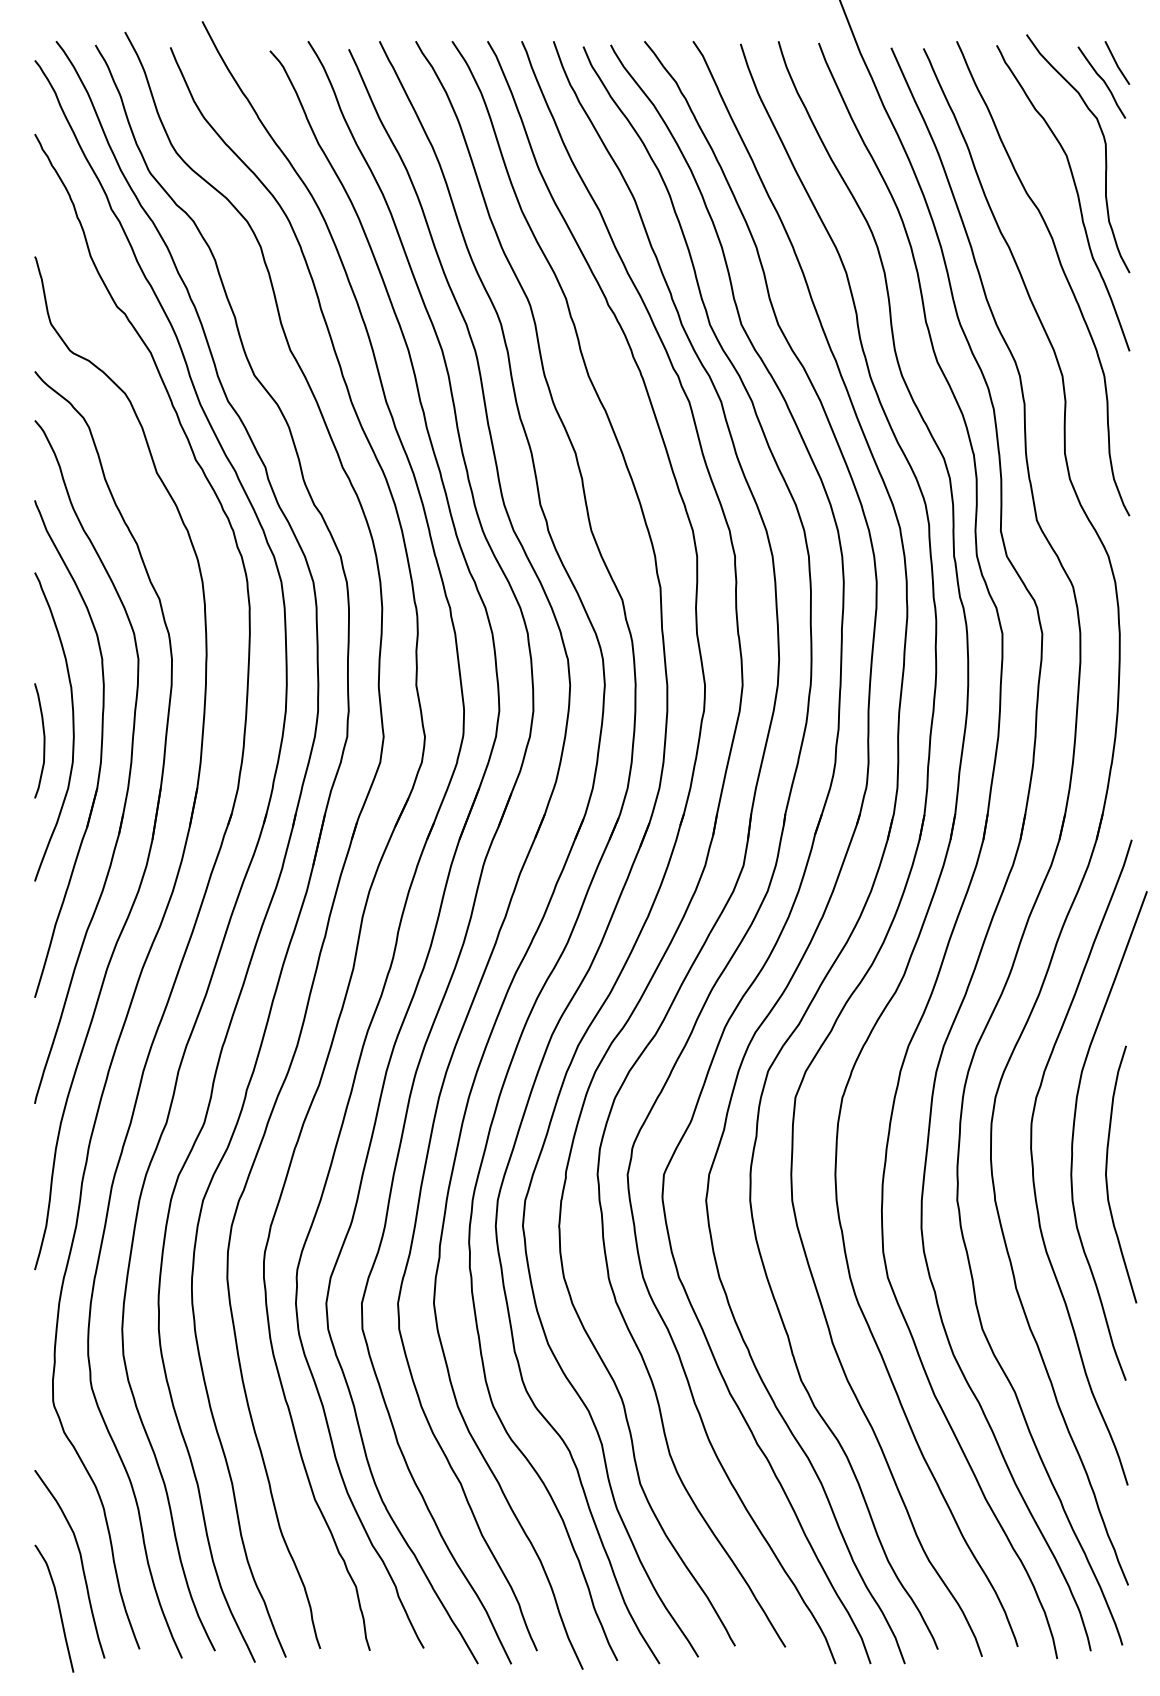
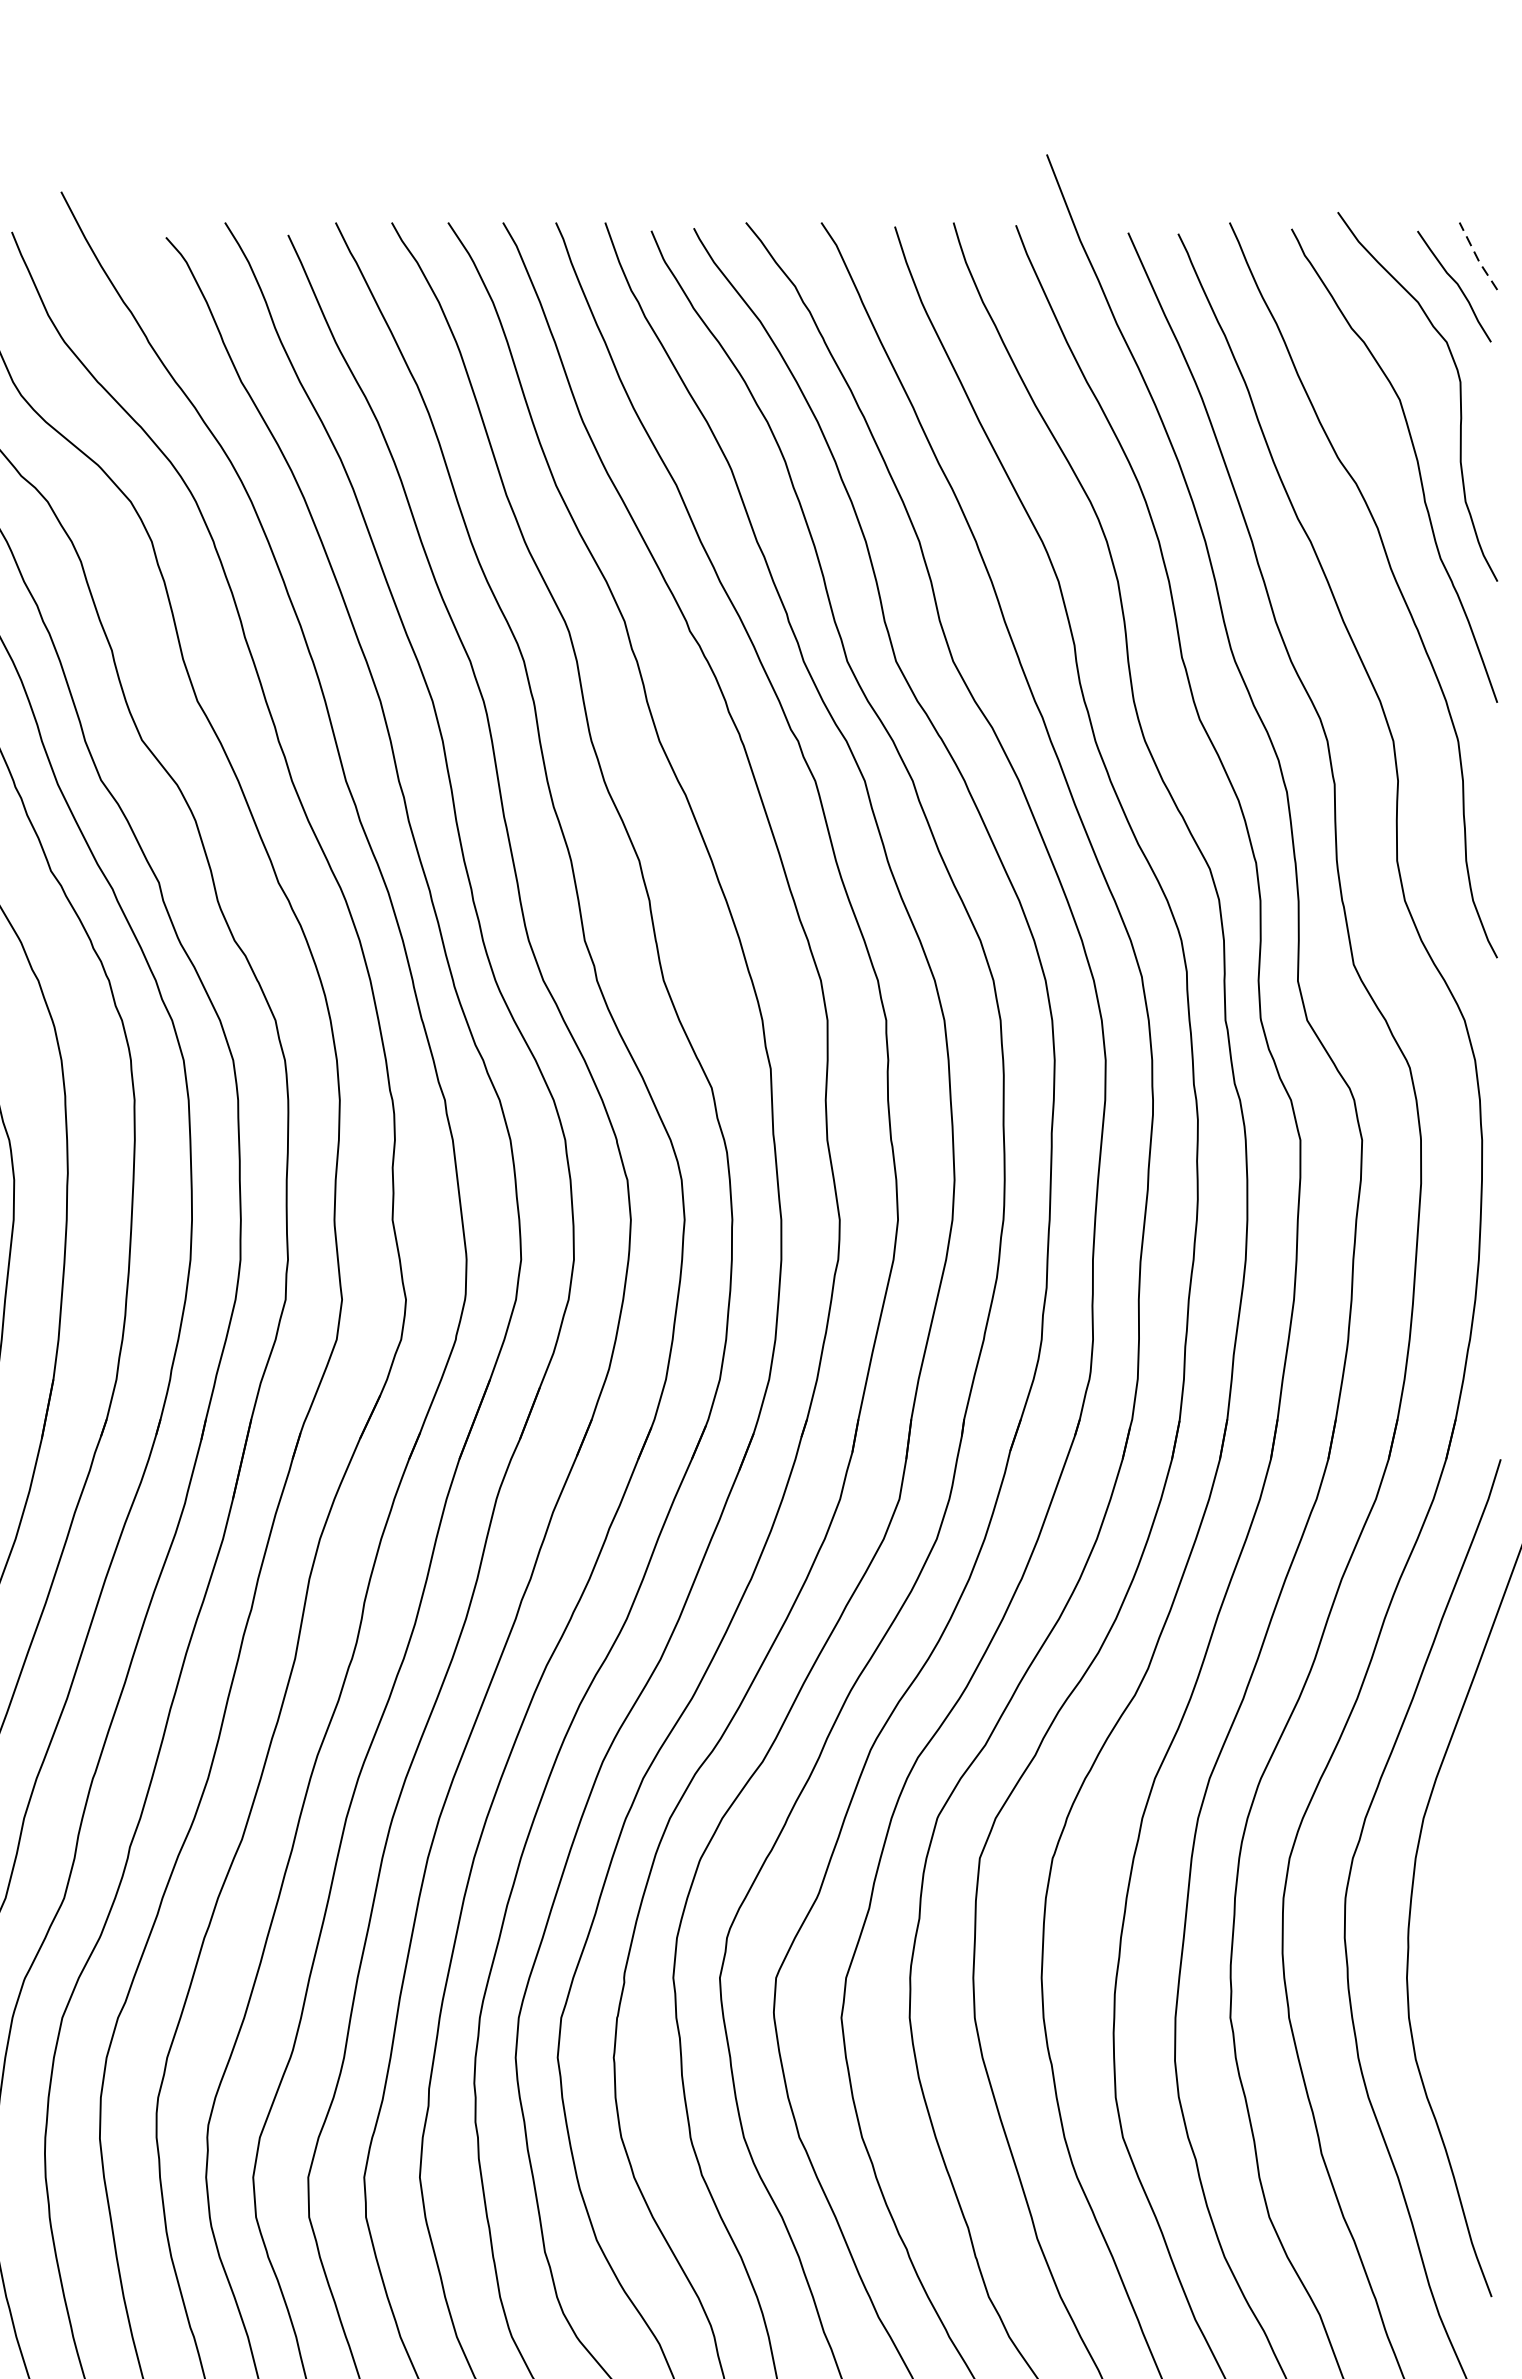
line: (1116, 64) -> (1477, 258), solid -> dashed
curve: (1107, 1177) -> (1463, 1982), removed

